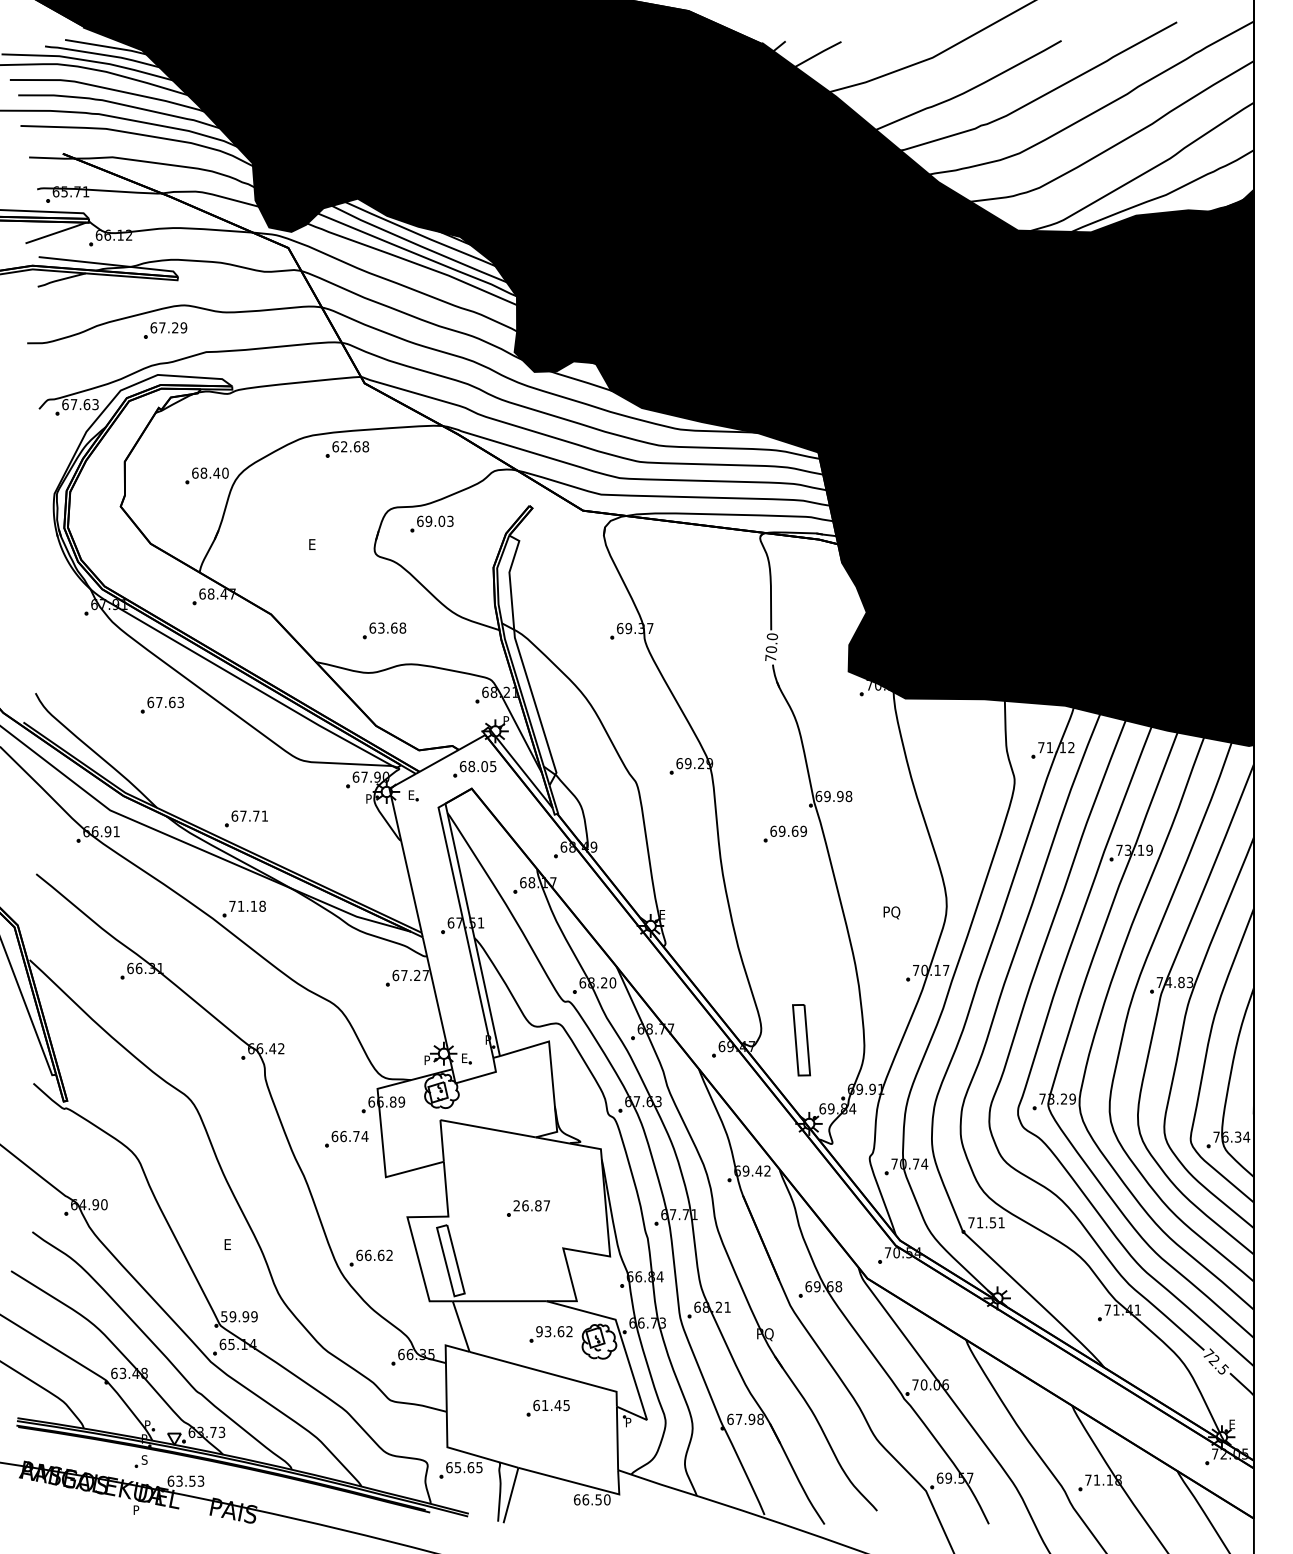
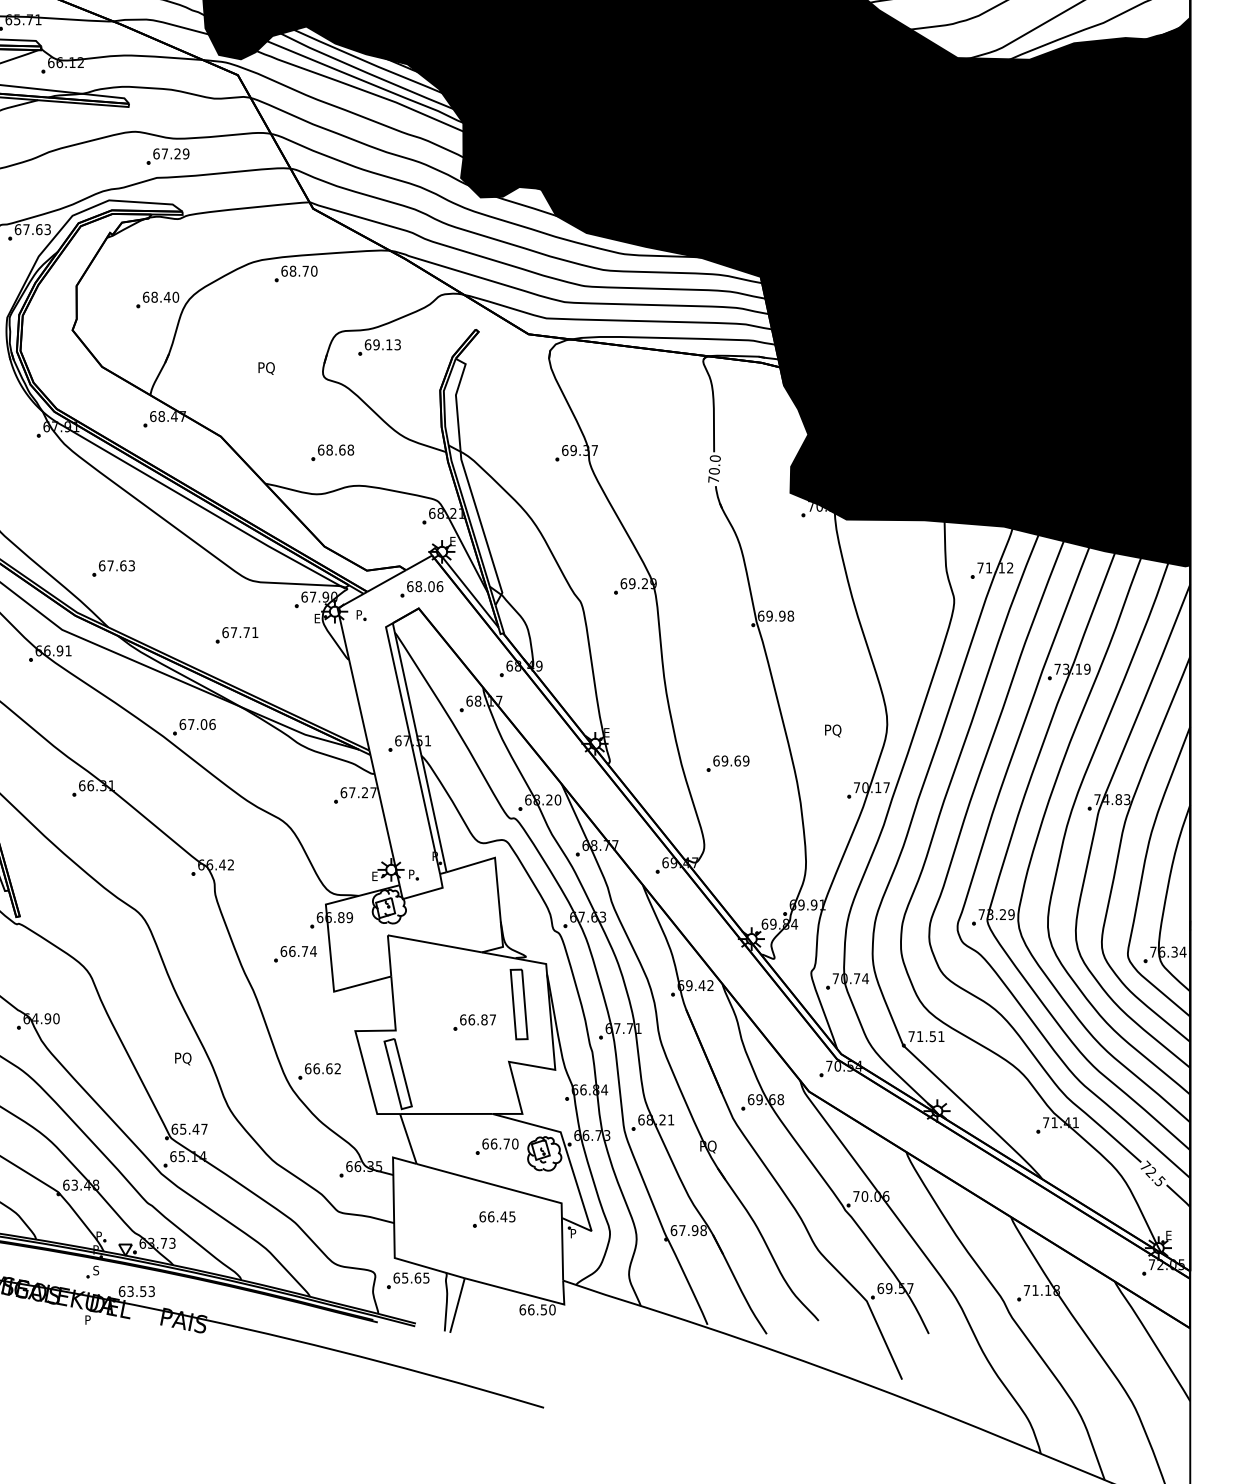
part: (165, 330) -> (168, 156), moved
text: (355, 446) -> (304, 270), 62.68 -> 68.70
text: (441, 520) -> (388, 343), 69.03 -> 69.13
text: (317, 545) -> (266, 368), E -> PQ
text: (381, 627) -> (329, 449), 63.68 -> 68.68
part: (161, 704) -> (112, 567), moved
text: (506, 720) -> (453, 541), P -> E
text: (493, 766) -> (440, 586), 68.05 -> 68.06
text: (412, 794) -> (360, 614), E -> P
text: (369, 798) -> (317, 618), P -> E
part: (246, 818) -> (237, 634), moved
part: (784, 833) -> (727, 763), moved
text: (247, 905) -> (197, 723), 71.18 -> 67.06
part: (801, 1040) -> (519, 1004), moved
text: (465, 1057) -> (412, 873), E -> P
text: (427, 1060) -> (375, 876), P -> E
text: (516, 1205) -> (462, 1019), 26.87 -> 66.87
text: (233, 1245) -> (183, 1059), E -> PQ
text: (239, 1316) -> (189, 1129), 59.99 -> 65.47
text: (554, 1331) -> (500, 1143), 93.62 -> 66.70
text: (544, 1405) -> (490, 1216), 61.45 -> 66.45

